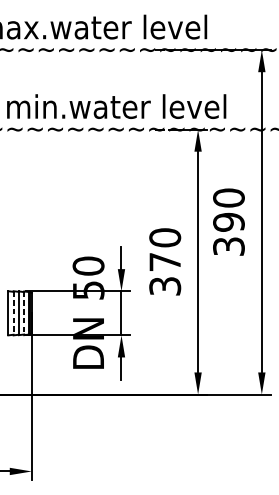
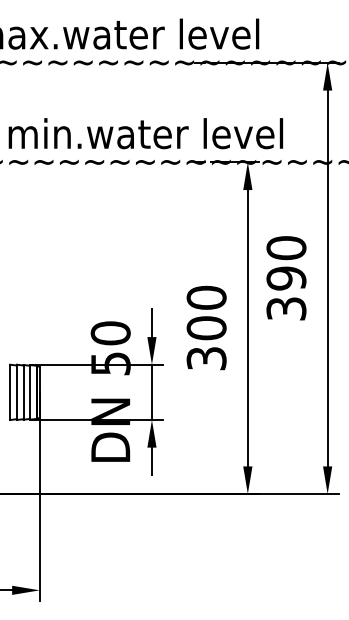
text: (165, 262) -> (206, 328), 370 -> 300
line: (13, 313) -> (16, 392), dashed -> solid
line: (24, 313) -> (30, 392), dashed -> solid

